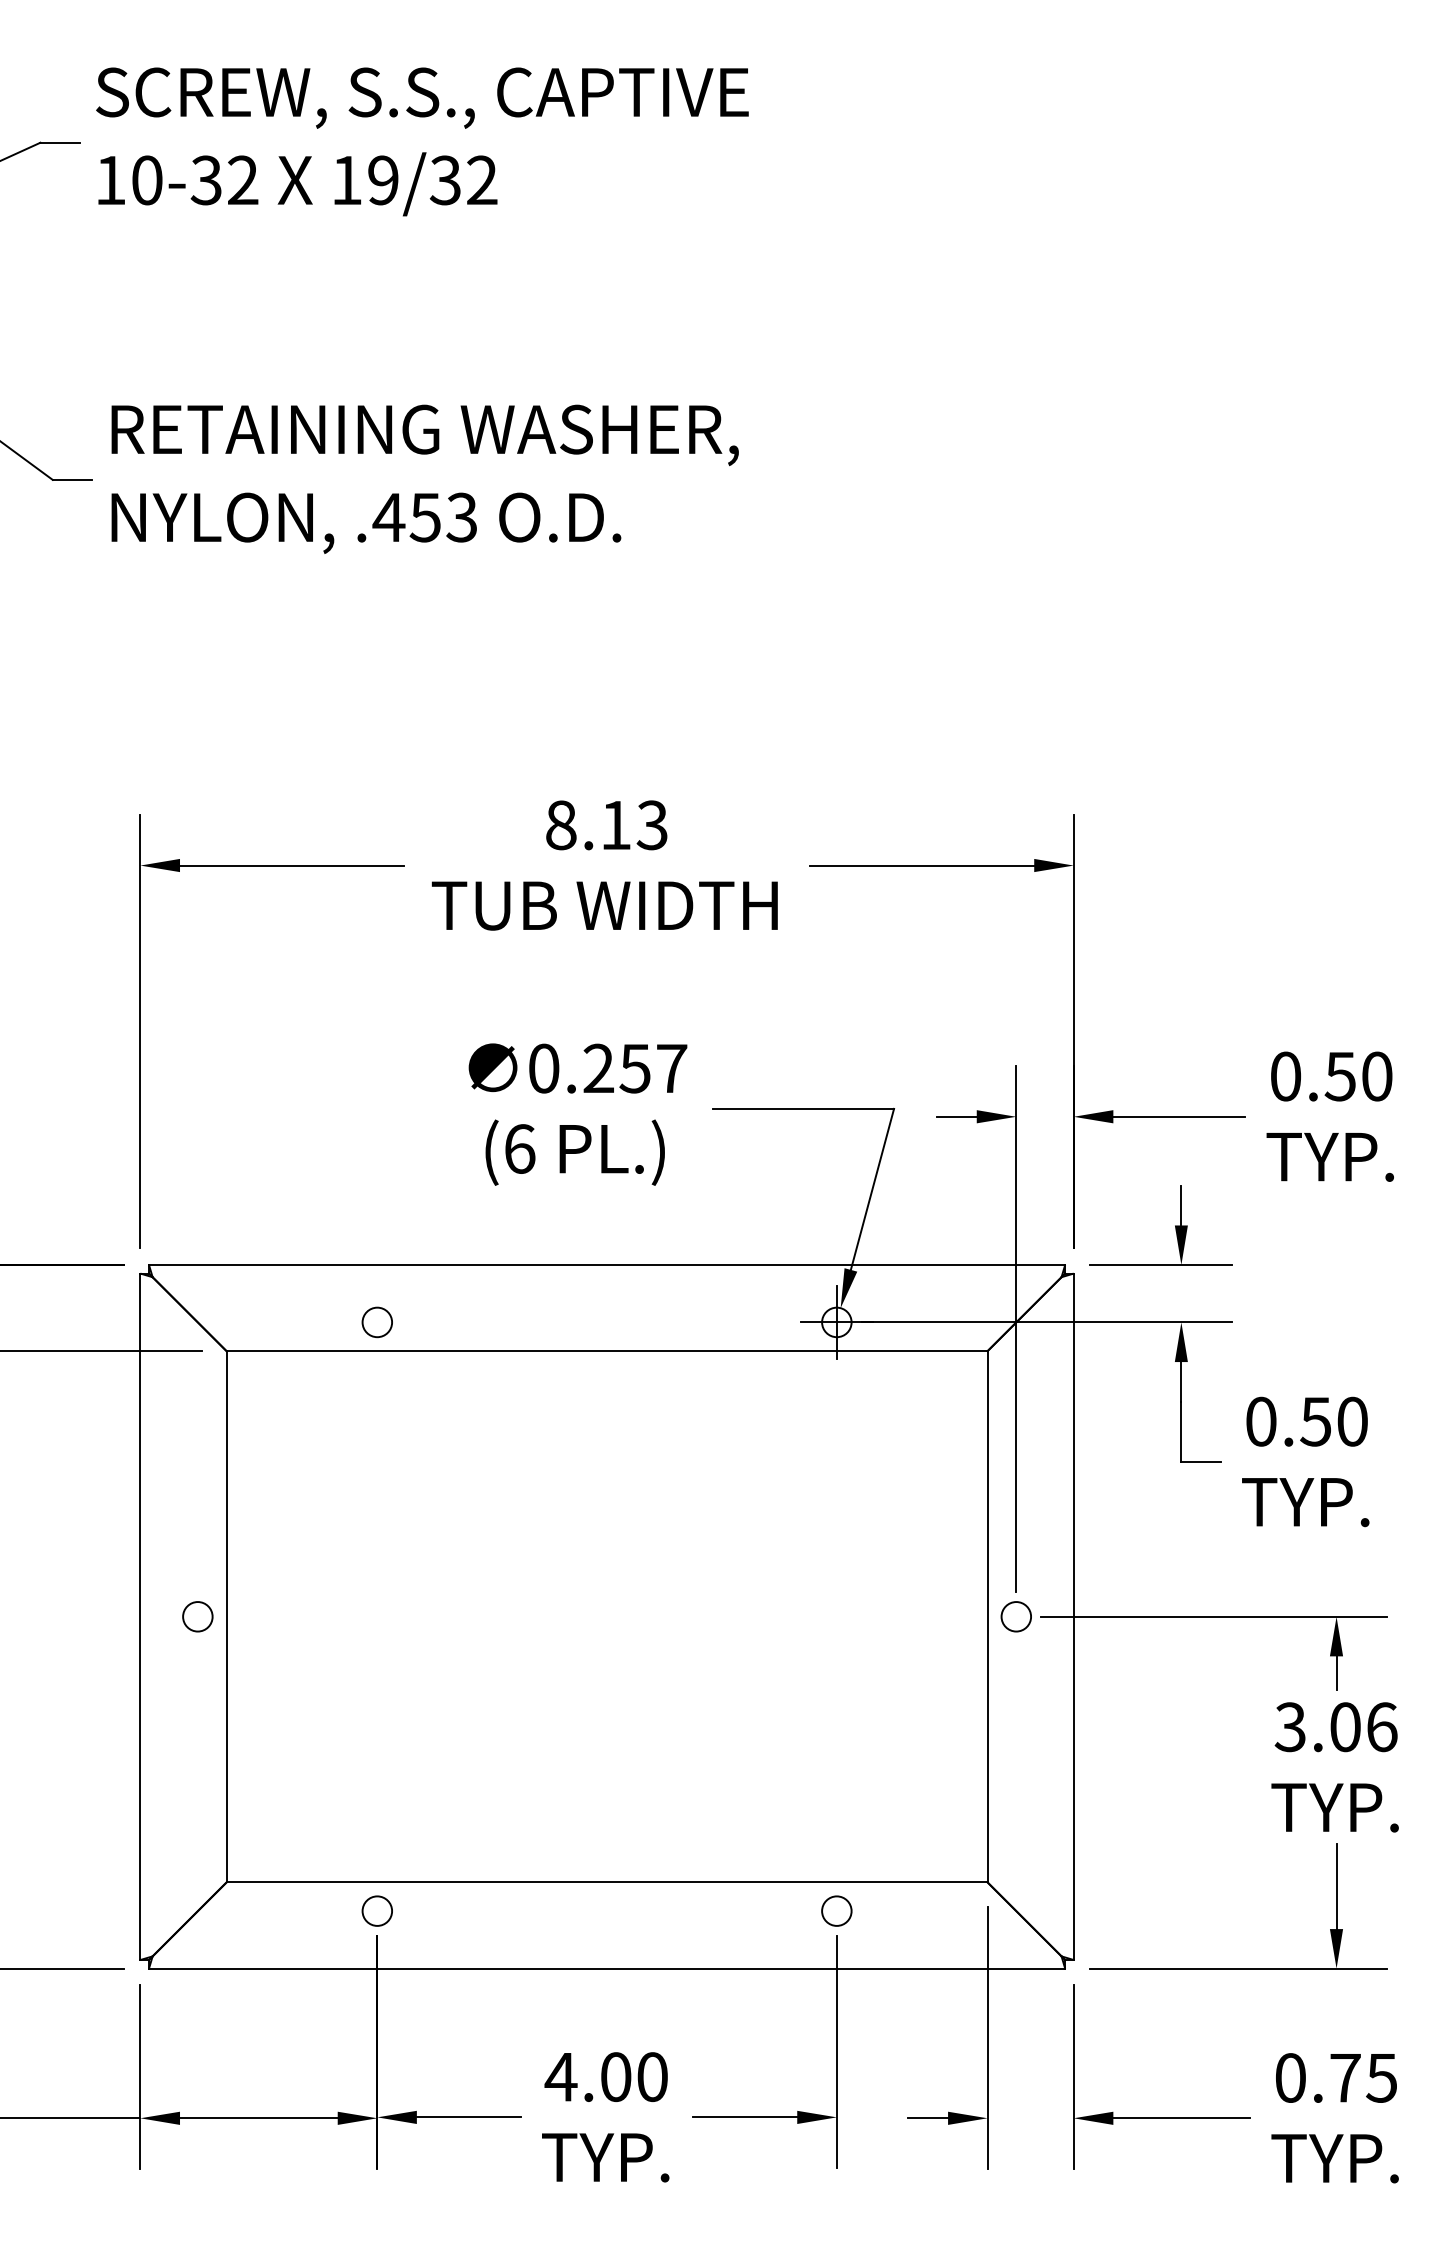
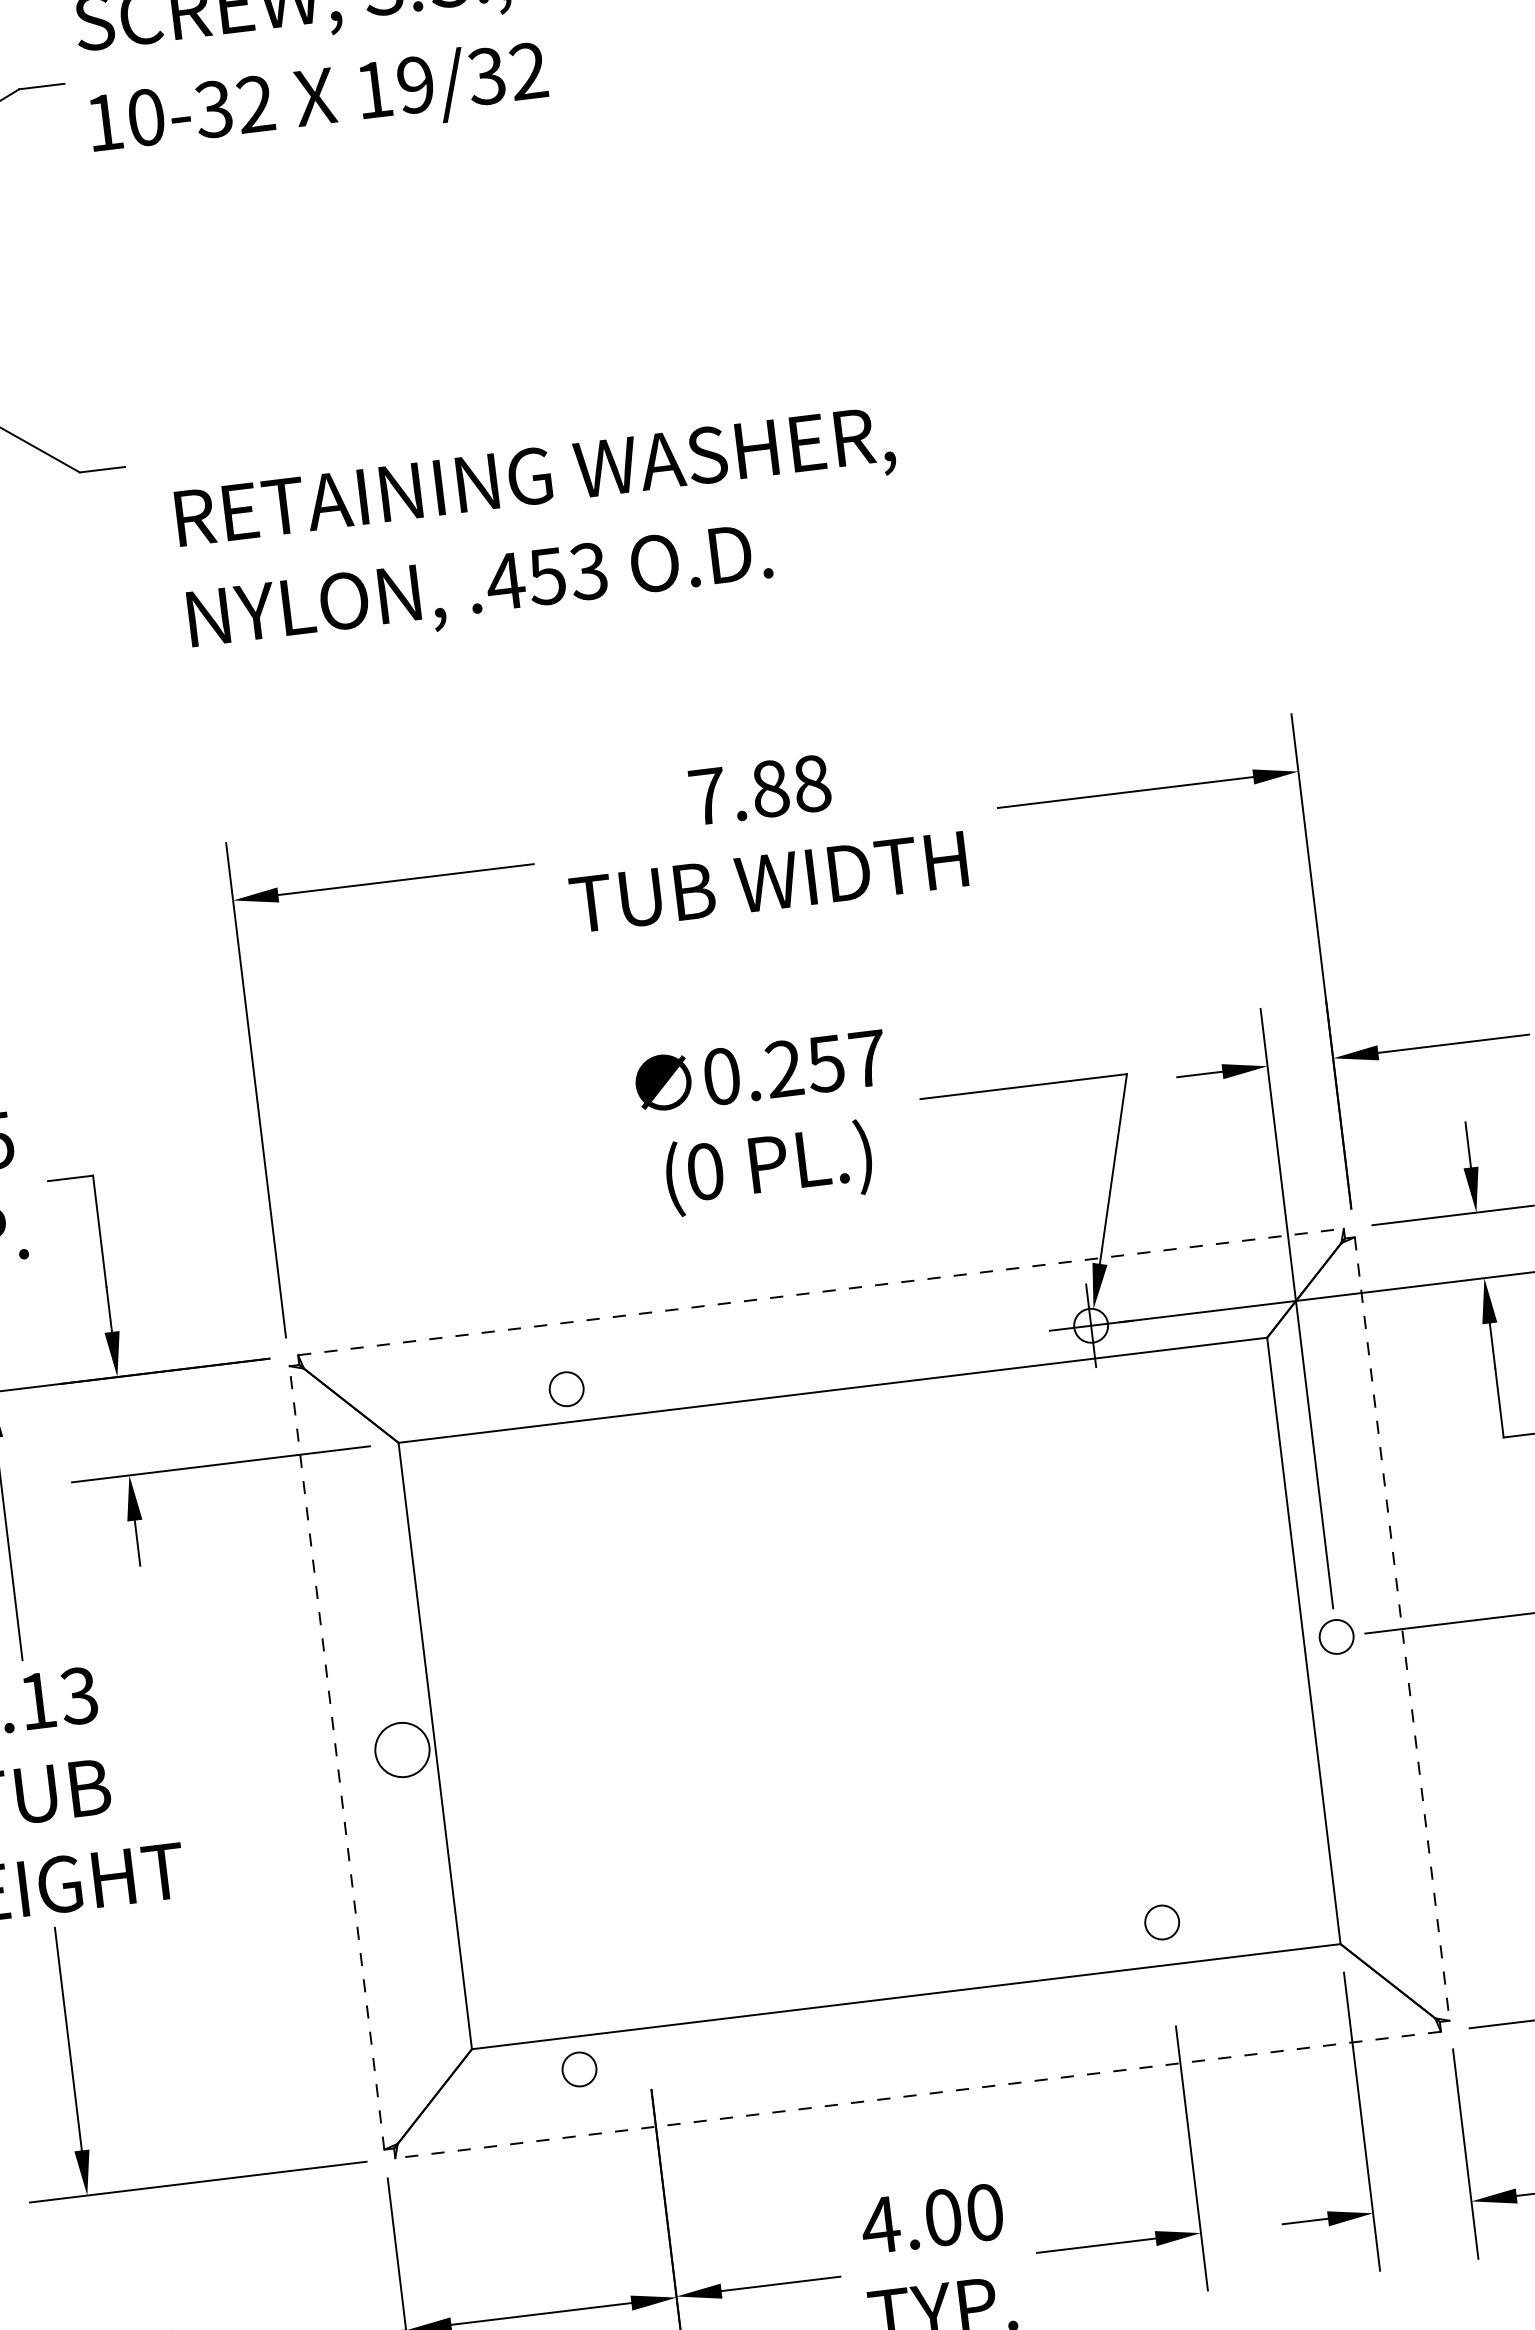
text: (424, 478) -> (540, 531), moved
text: (606, 825) -> (759, 790), 8.13 -> 7.88
text: (520, 1148) -> (706, 1170), (6 -> (0
line: (607, 1264) -> (821, 1291), solid -> dashed
line: (140, 1616) -> (336, 1757), solid -> dashed
circle: (197, 1616) -> (402, 1749), size x1.6
line: (1073, 1617) -> (1402, 1629), solid -> dashed
circle: (376, 1910) -> (578, 2068), moved
circle: (836, 1910) -> (1161, 1921), moved
line: (606, 1968) -> (917, 2094), solid -> dashed

